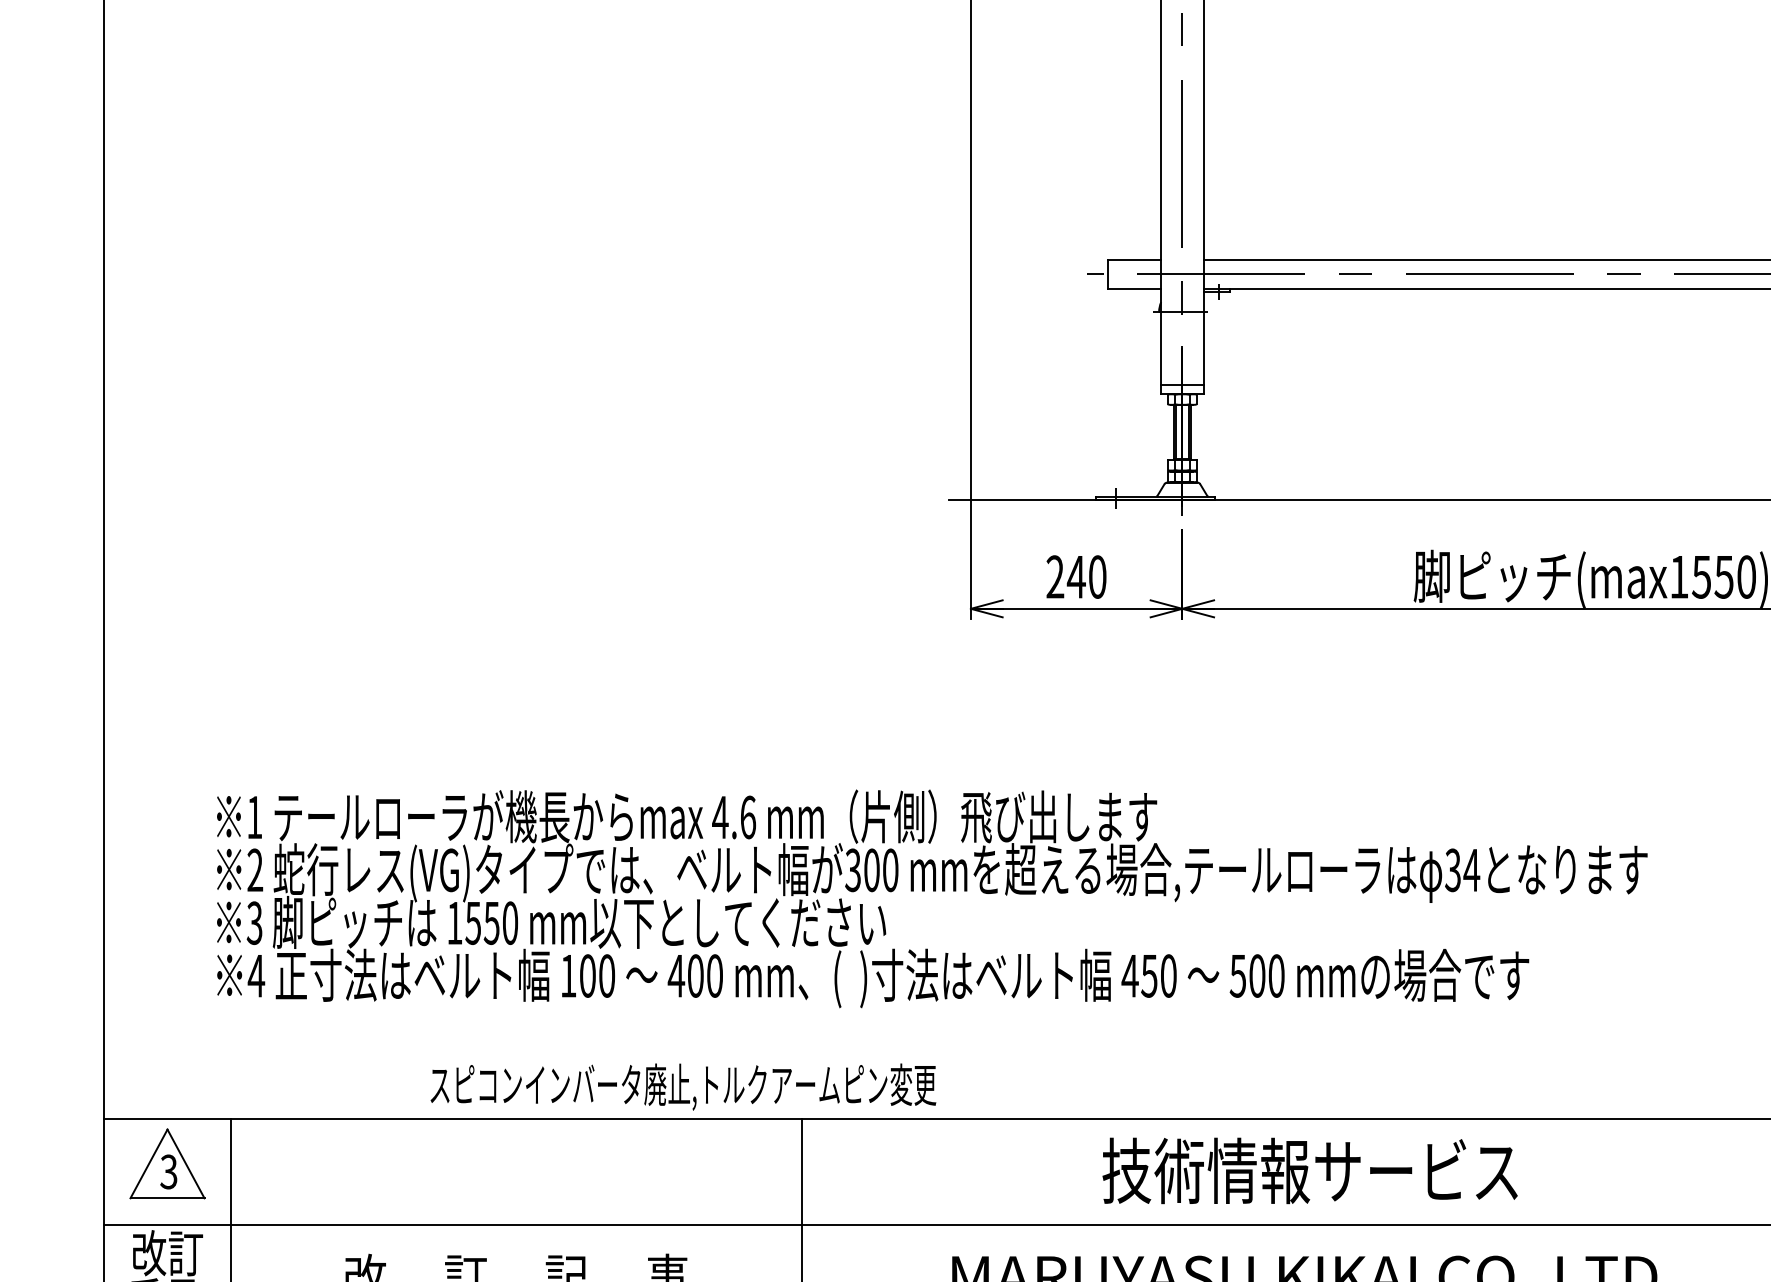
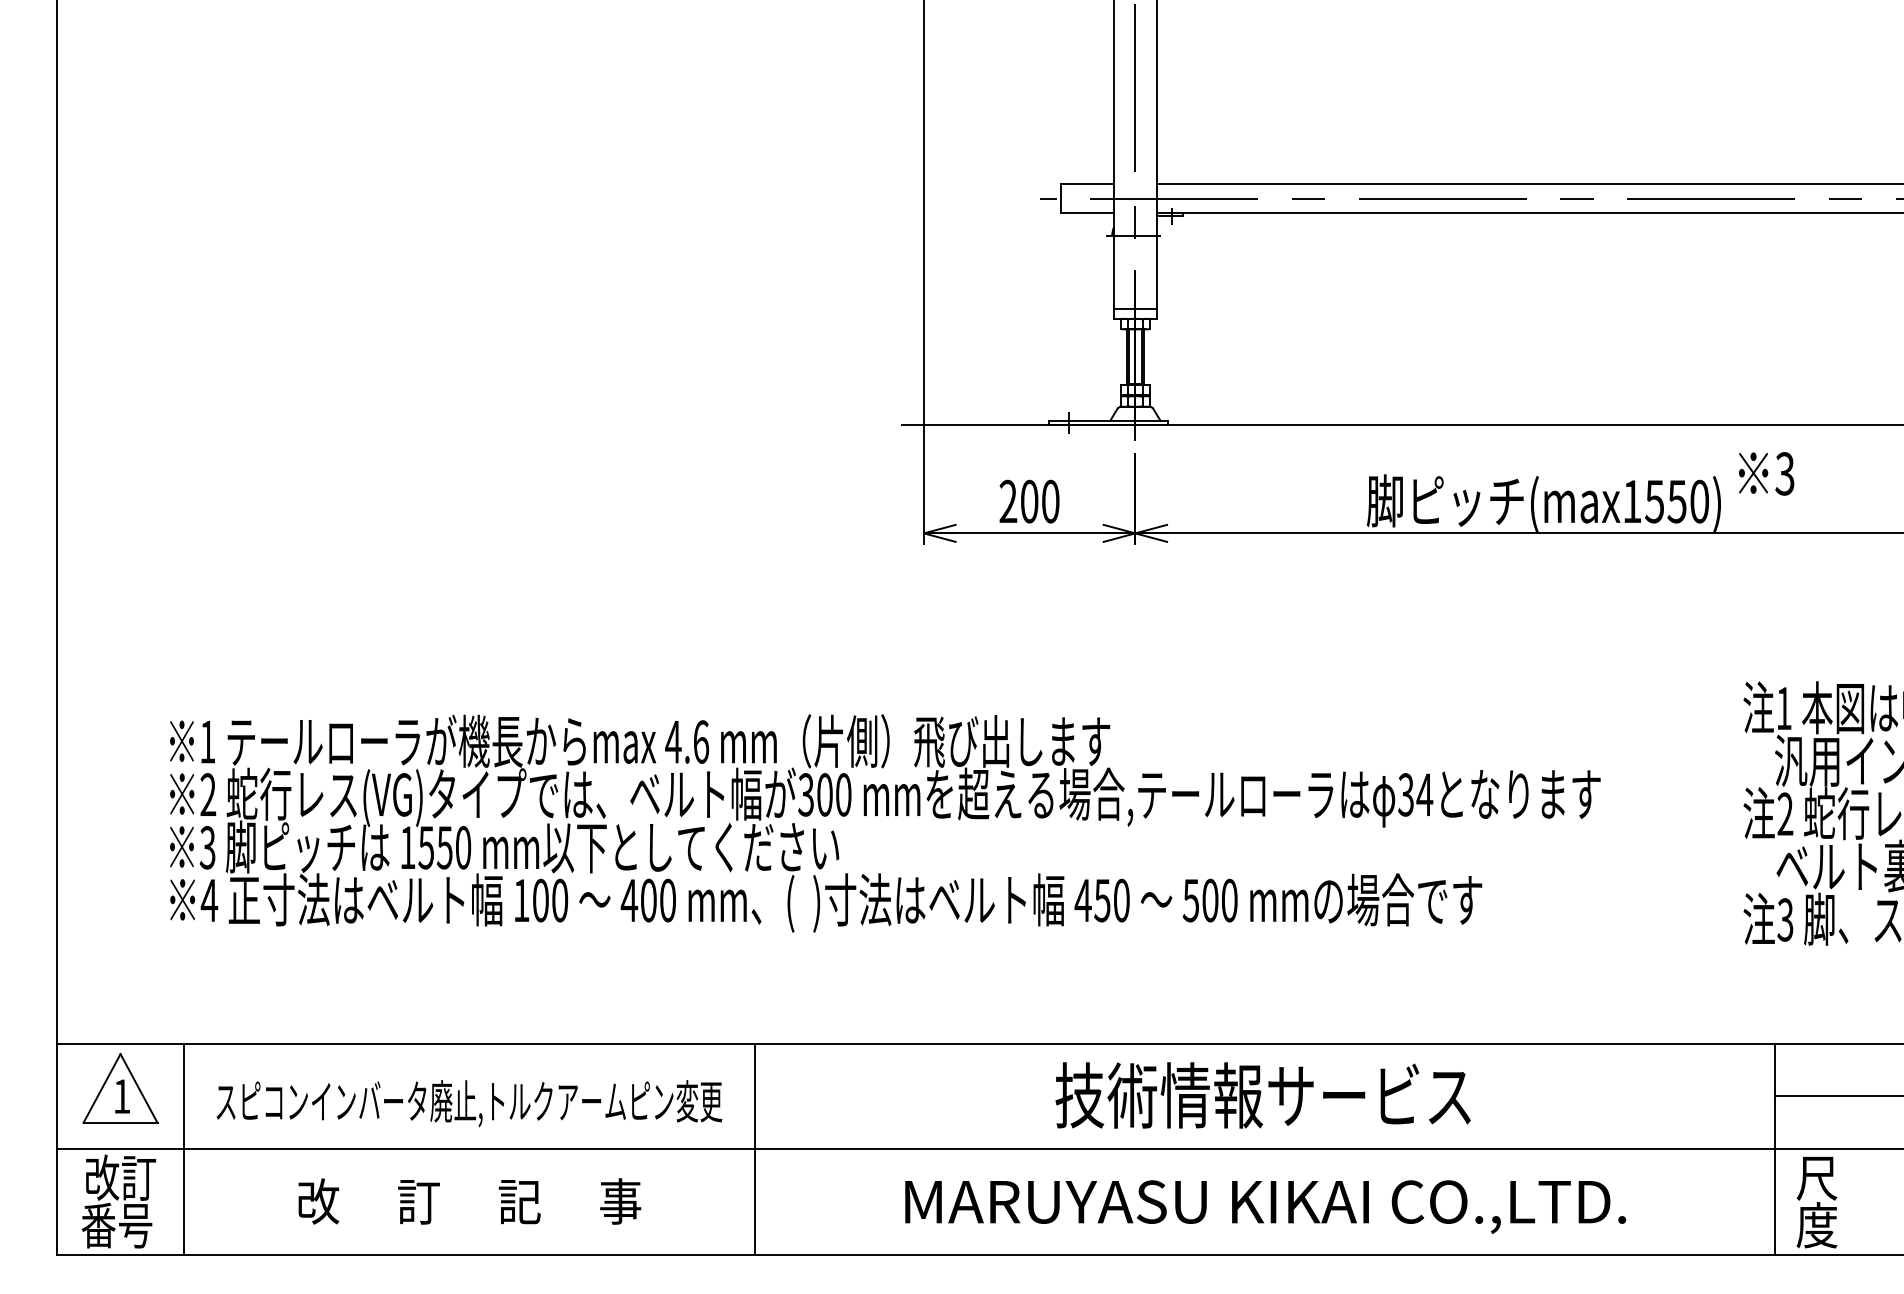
text: (1075, 576) -> (1028, 501), 240 -> 200
text: (683, 1086) -> (469, 1103), moved
text: (168, 1171) -> (121, 1096), 3 -> 1

